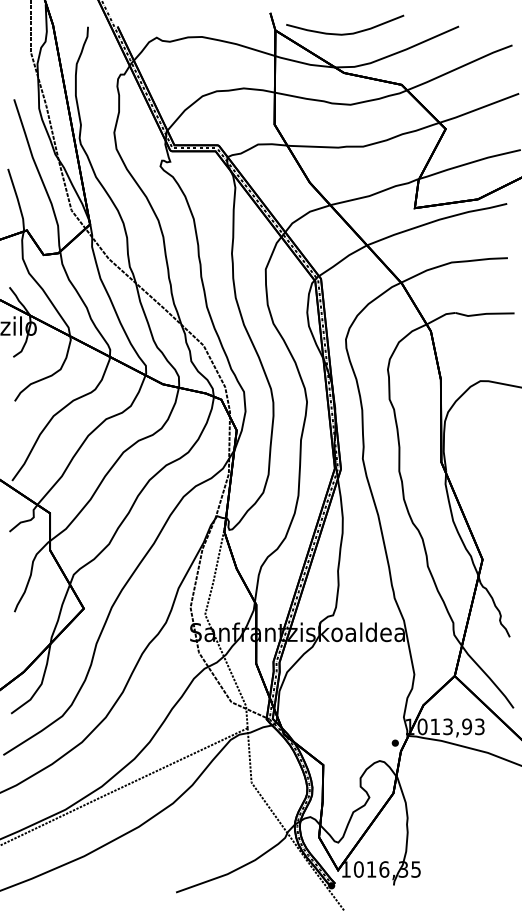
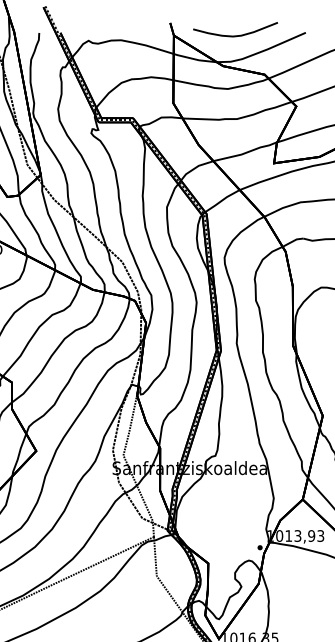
curve: (345, 33) -> (235, 35), moved

